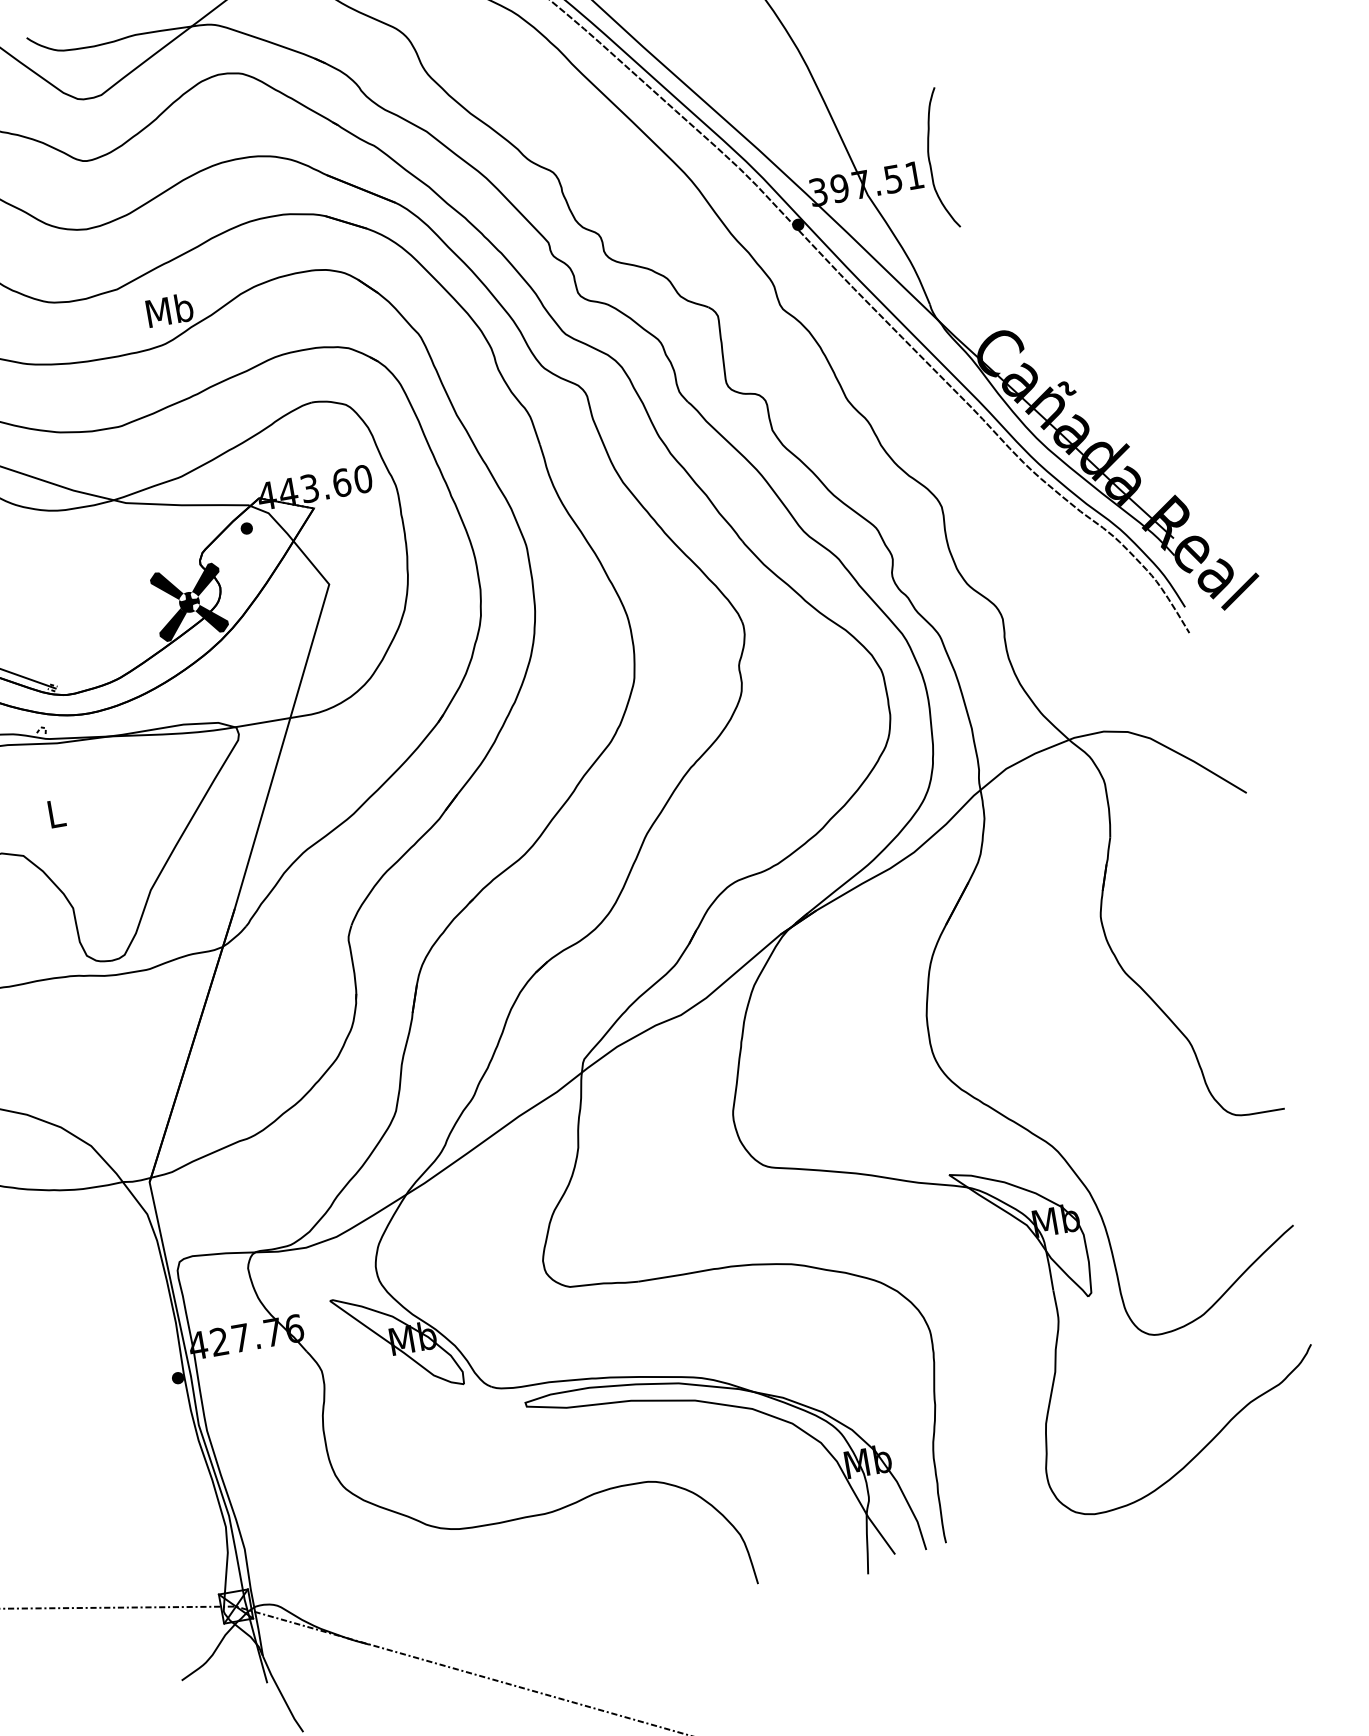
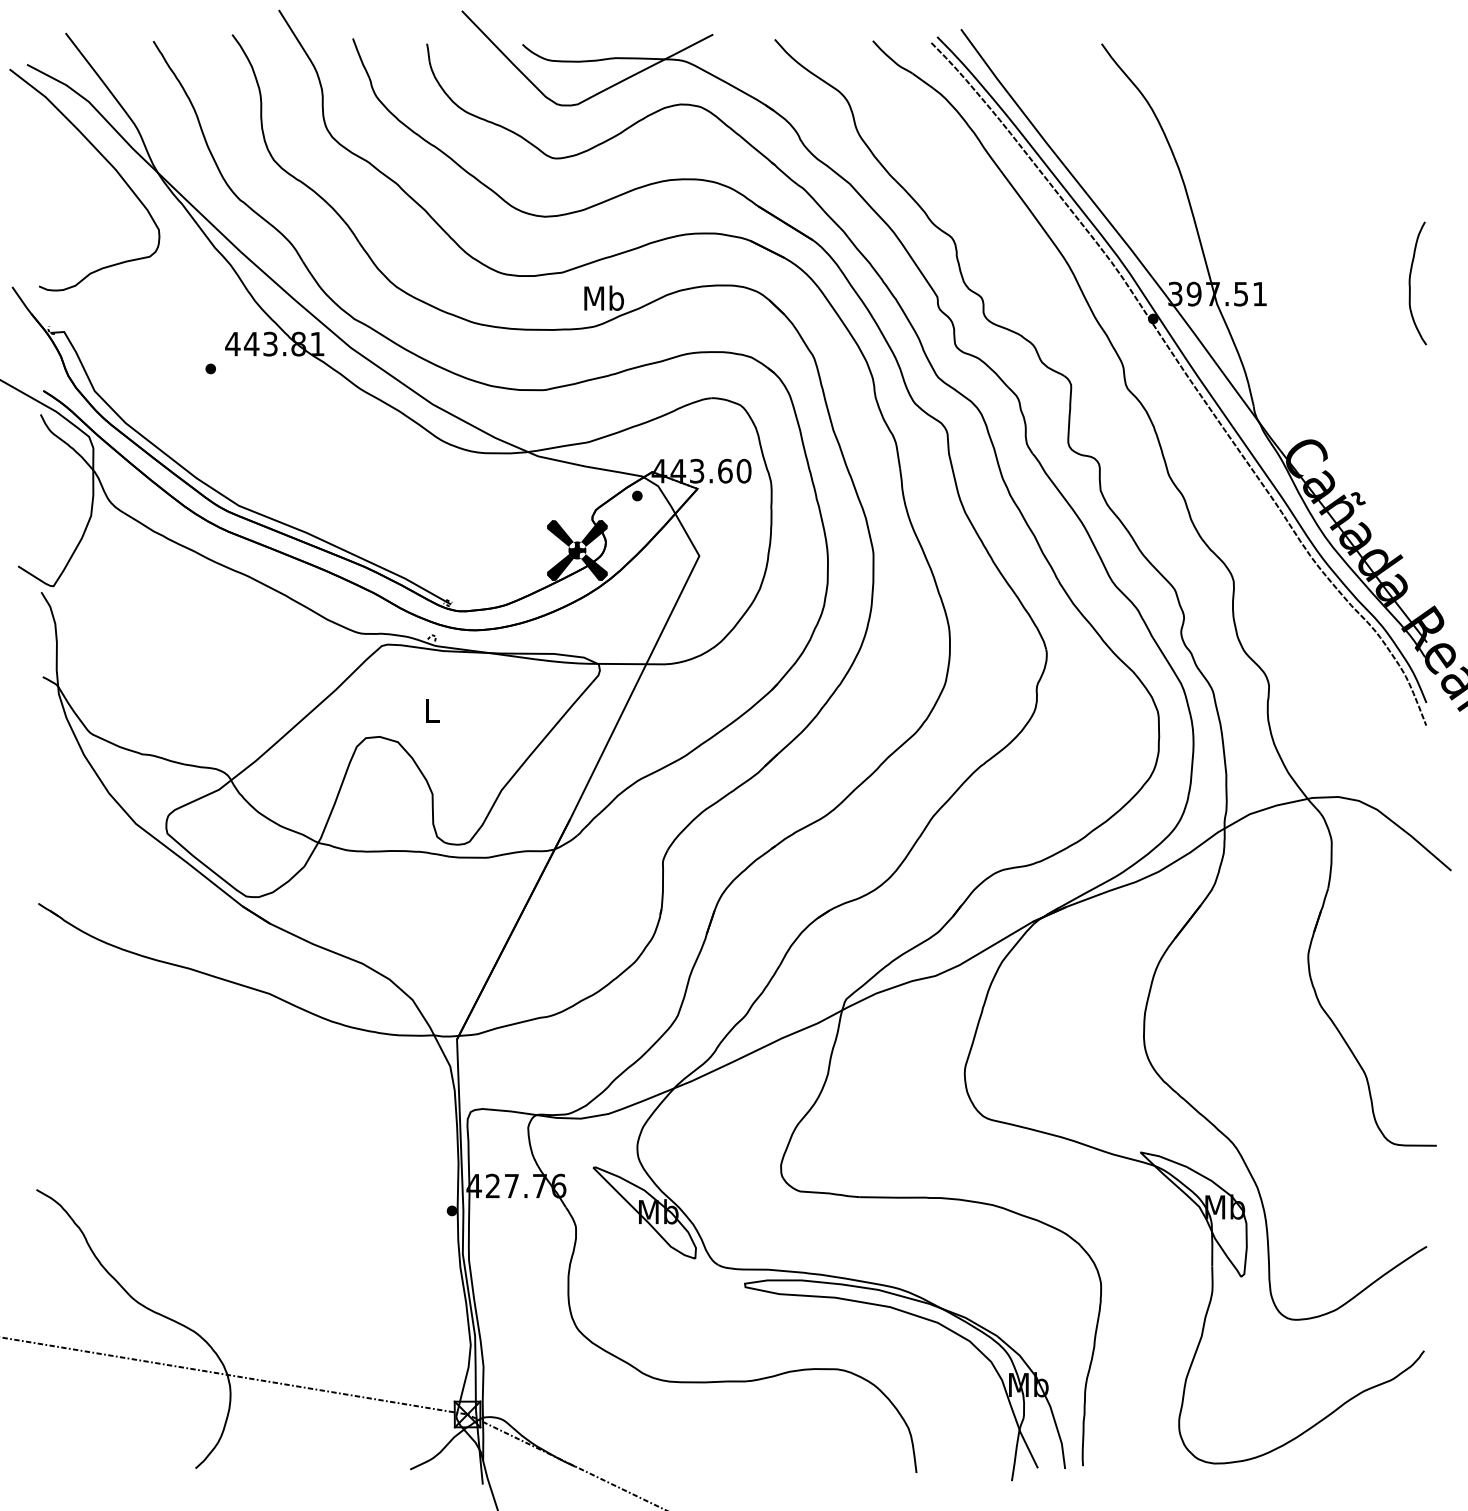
curve: (930, 160) -> (1410, 283), moved

